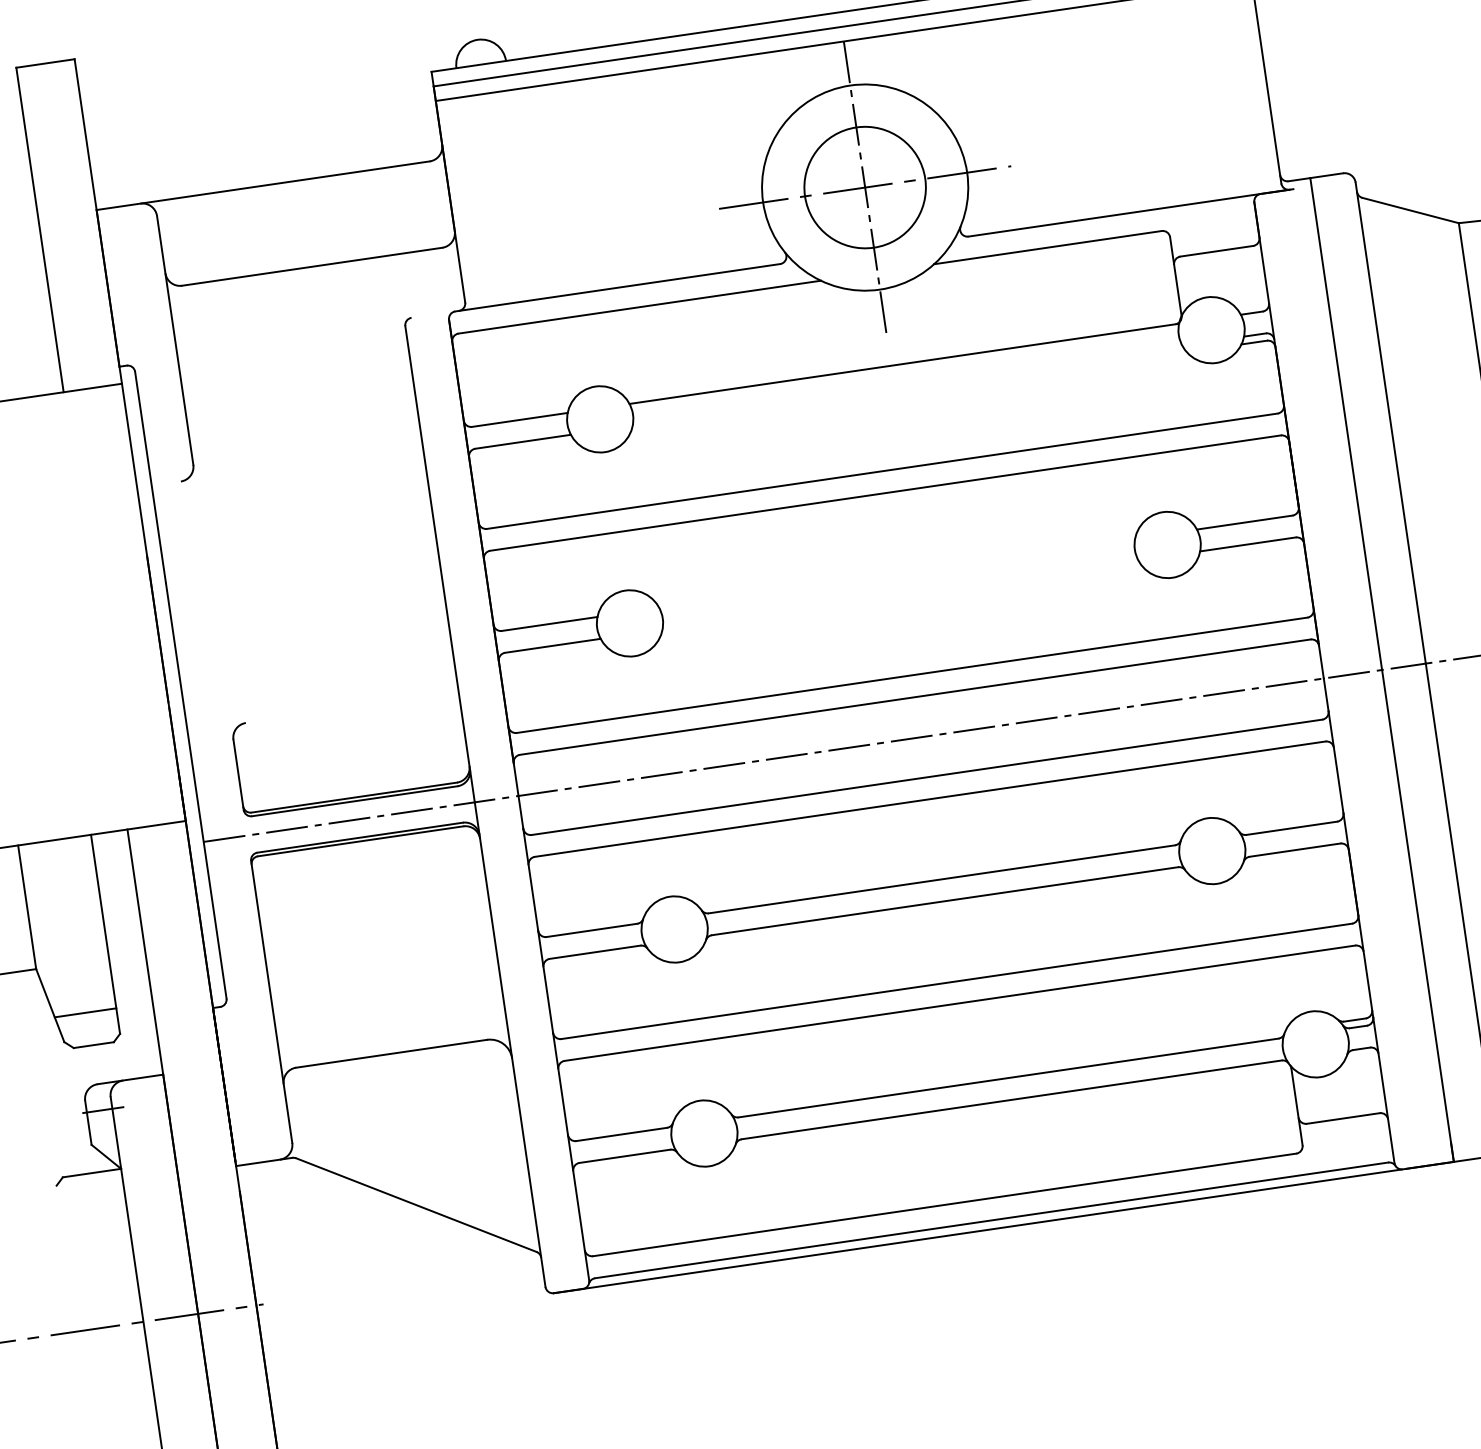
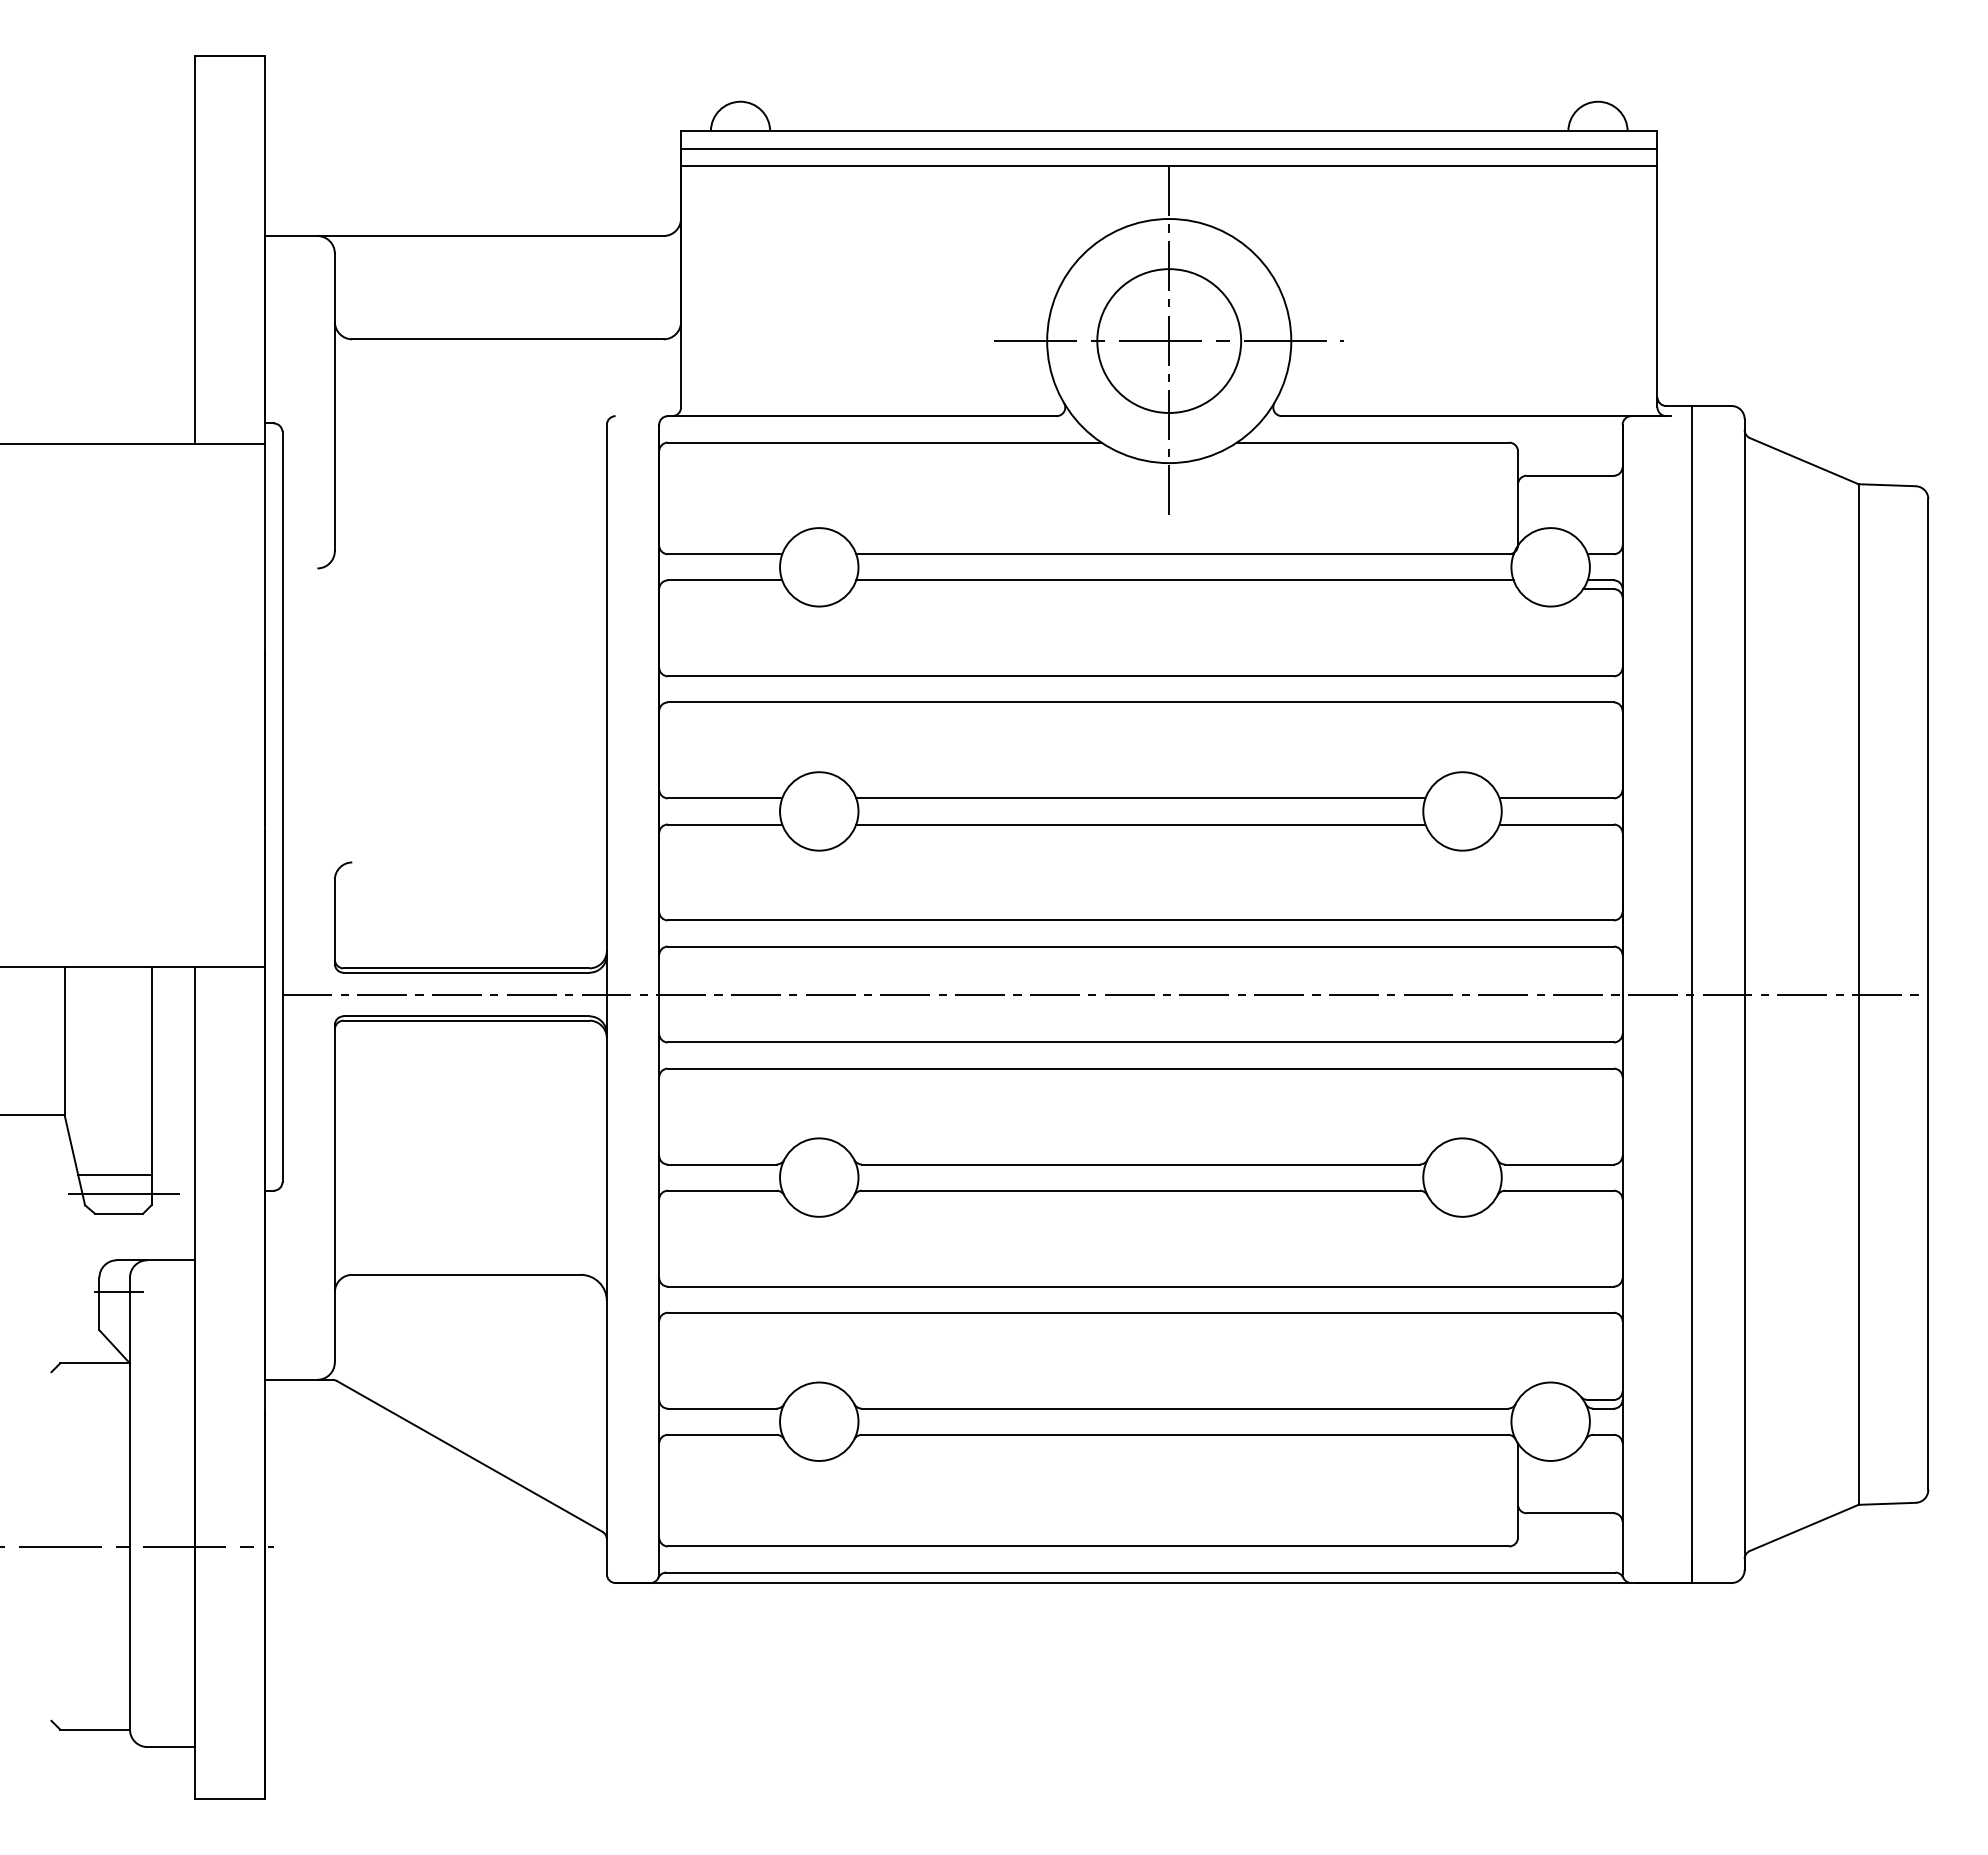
line: (907, 385) -> (1184, 580), added
line: (896, 573) -> (1140, 798), added
line: (900, 595) -> (1140, 824), added
line: (95, 1028) -> (123, 1194), added

